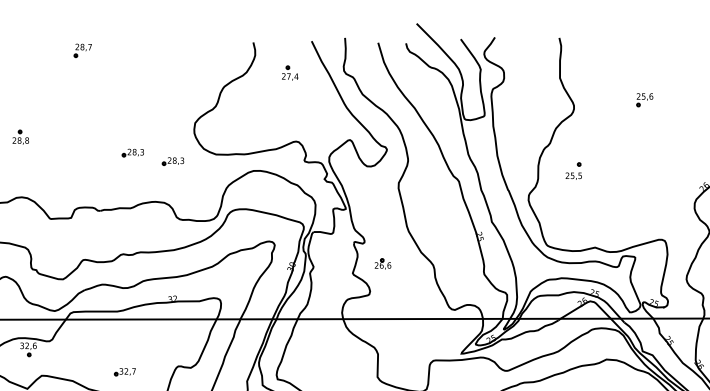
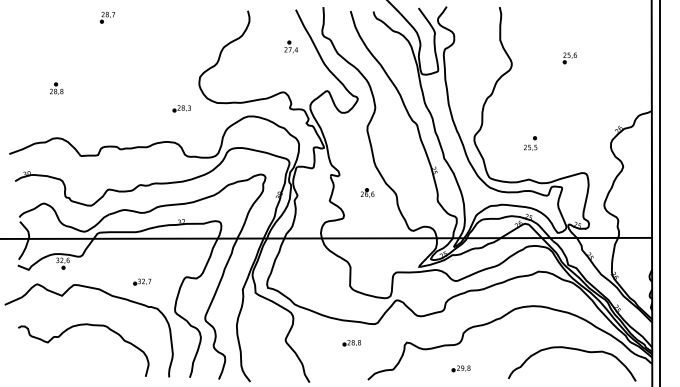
part: (289, 72) -> (290, 46), moved
part: (132, 152) -> (148, 101), removed
part: (573, 170) -> (530, 143), moved
part: (382, 263) -> (367, 192), moved

